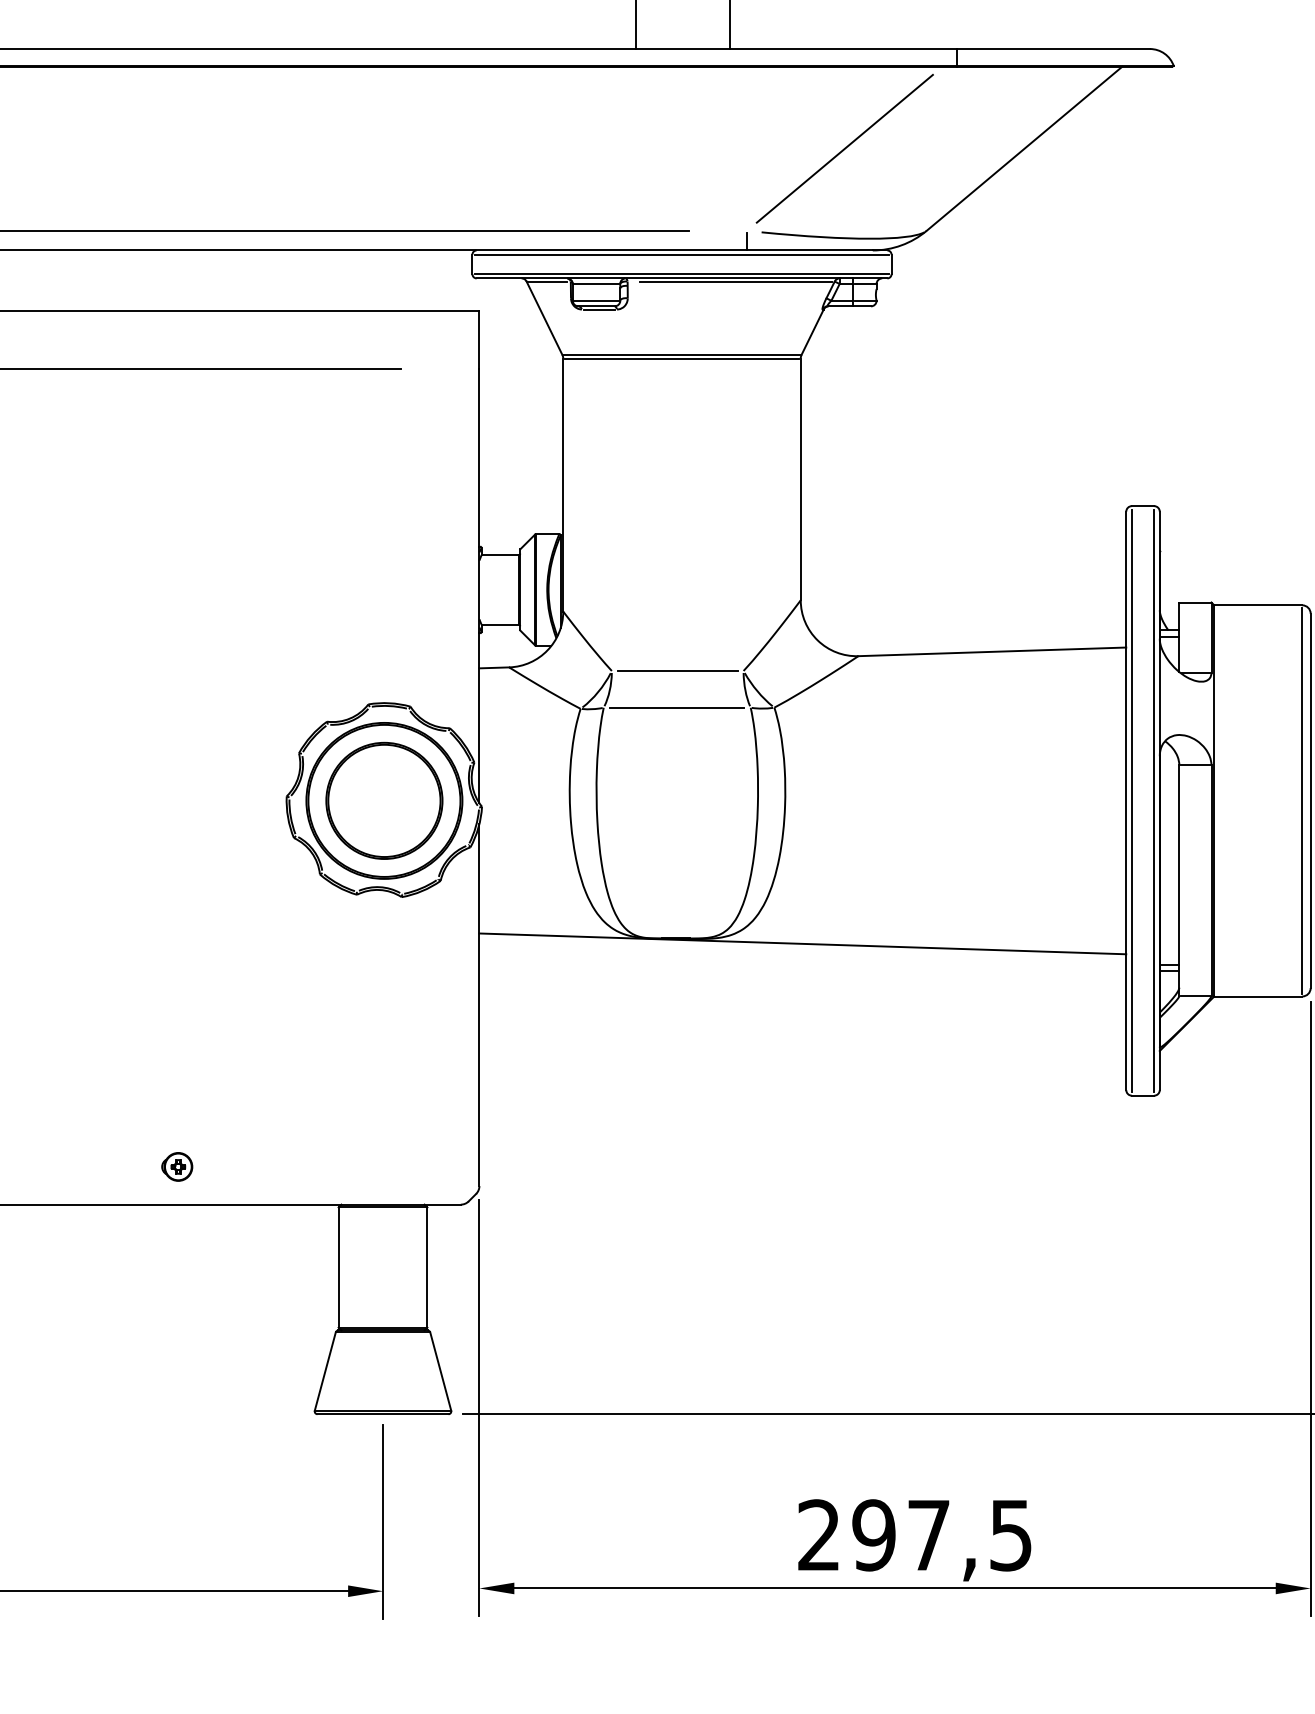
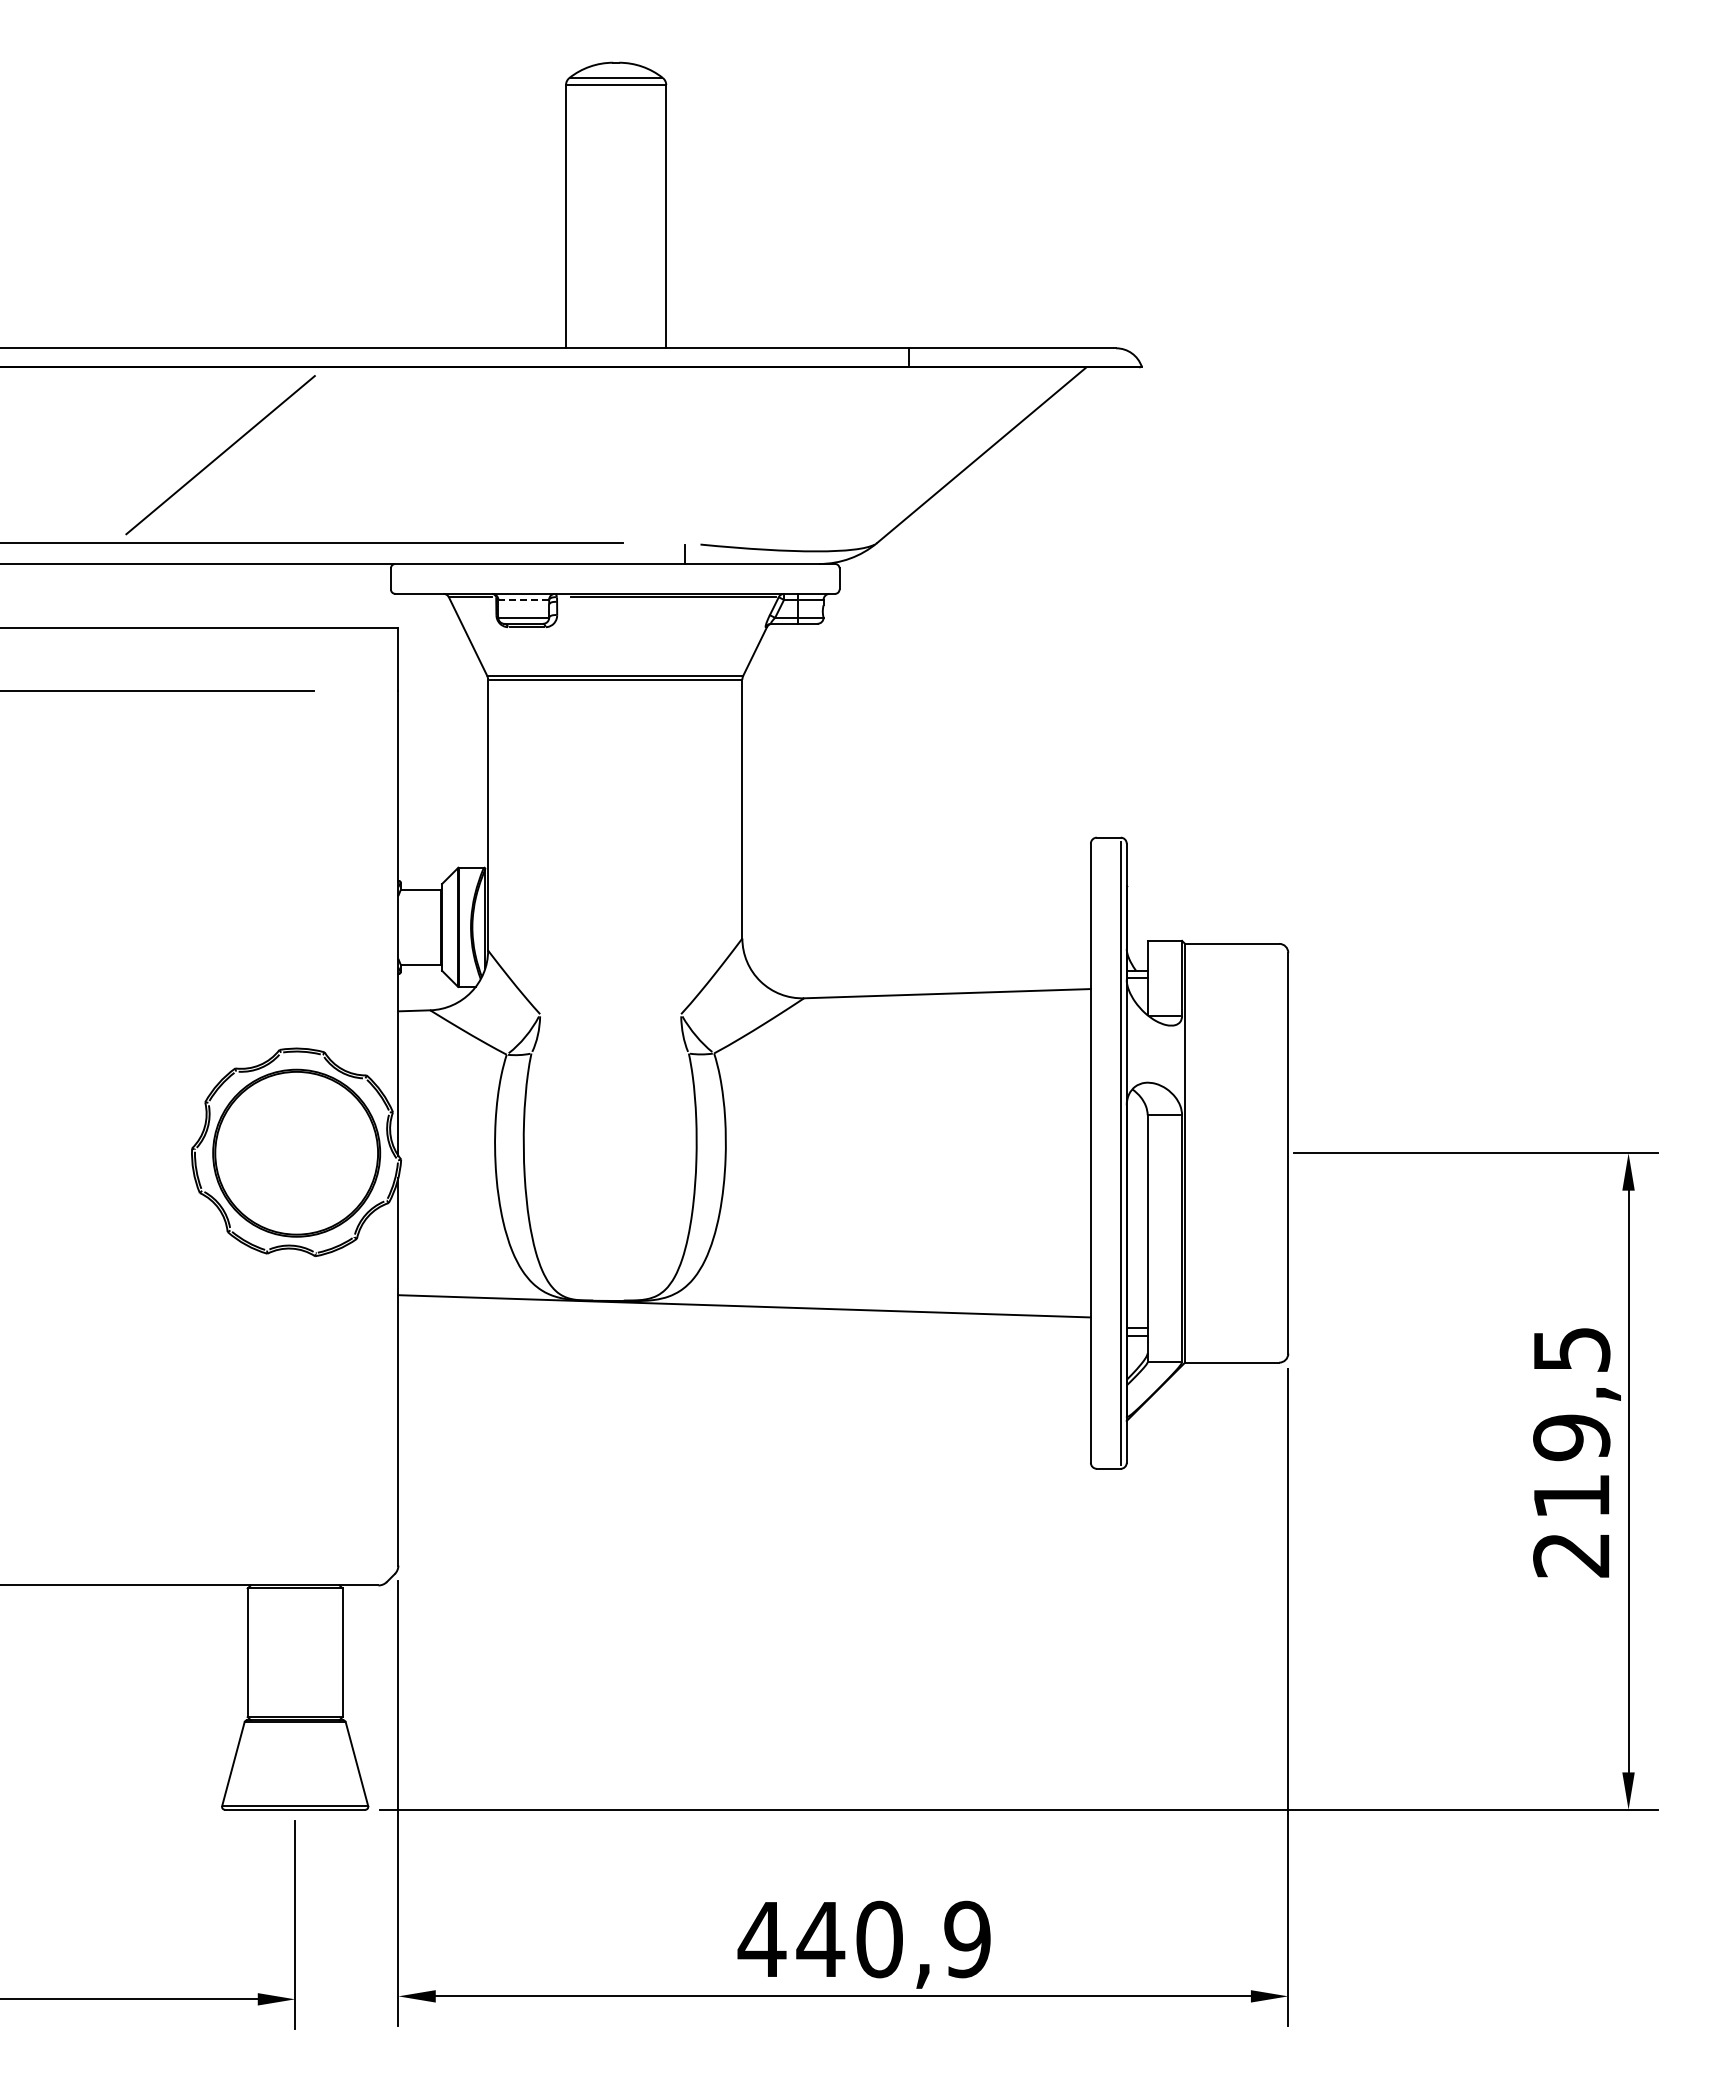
line: (844, 149) -> (220, 455), moved
line: (681, 254) -> (614, 568), removed
line: (681, 274) -> (614, 589), removed
line: (596, 283) -> (523, 599), solid -> dashed
line: (677, 671) -> (610, 1014), removed
line: (676, 707) -> (609, 1053), removed
line: (1131, 800) -> (1096, 1152), removed
part: (384, 801) -> (296, 1153), removed
line: (1302, 801) -> (1279, 1153), removed
part: (176, 1166) -> (74, 1544), removed
text: (913, 1535) -> (863, 1939), 297,5 -> 440,9

